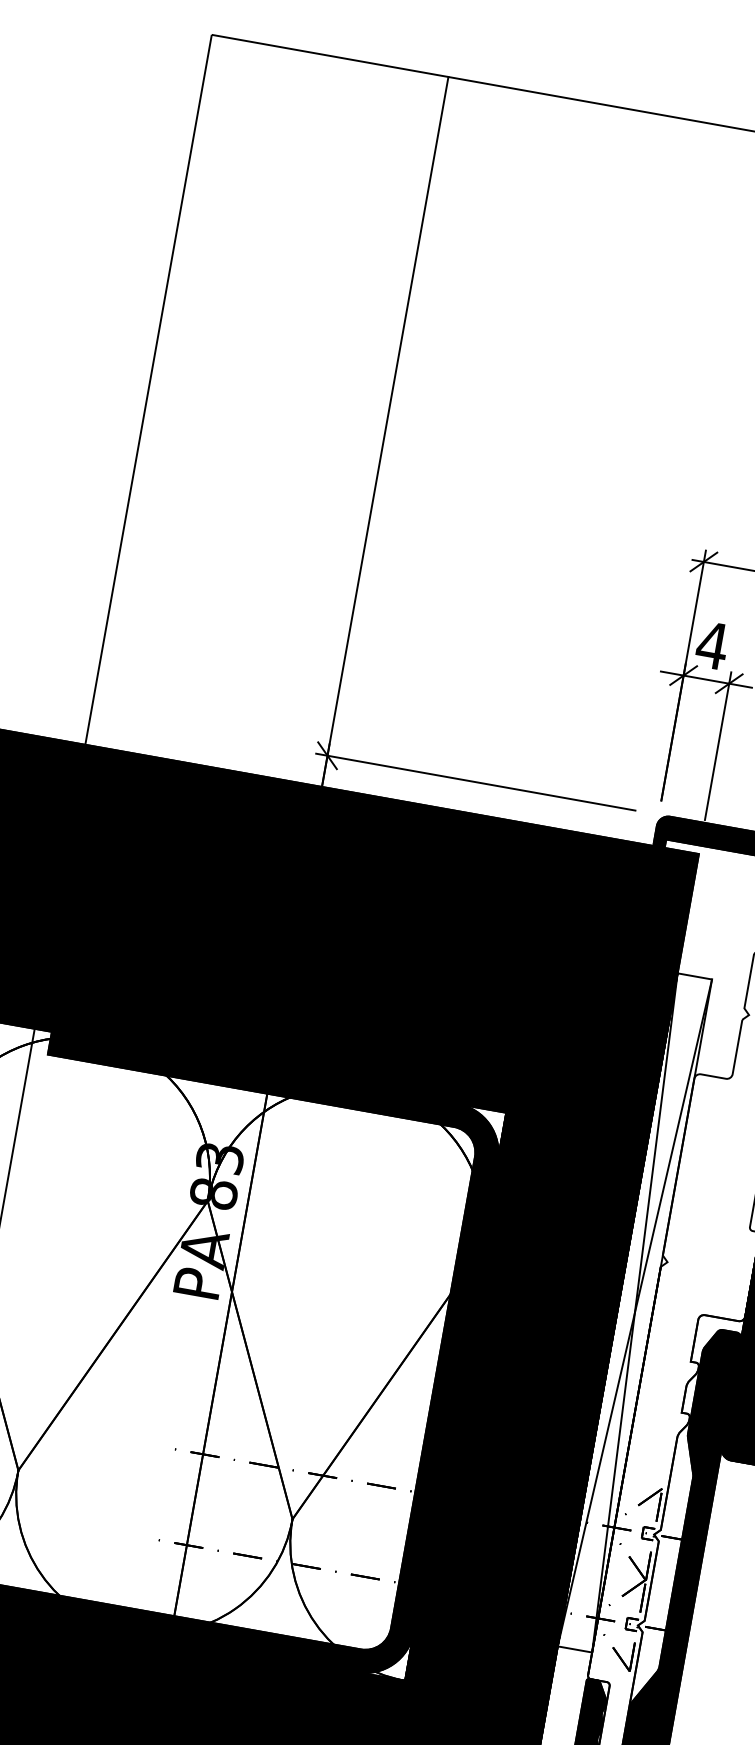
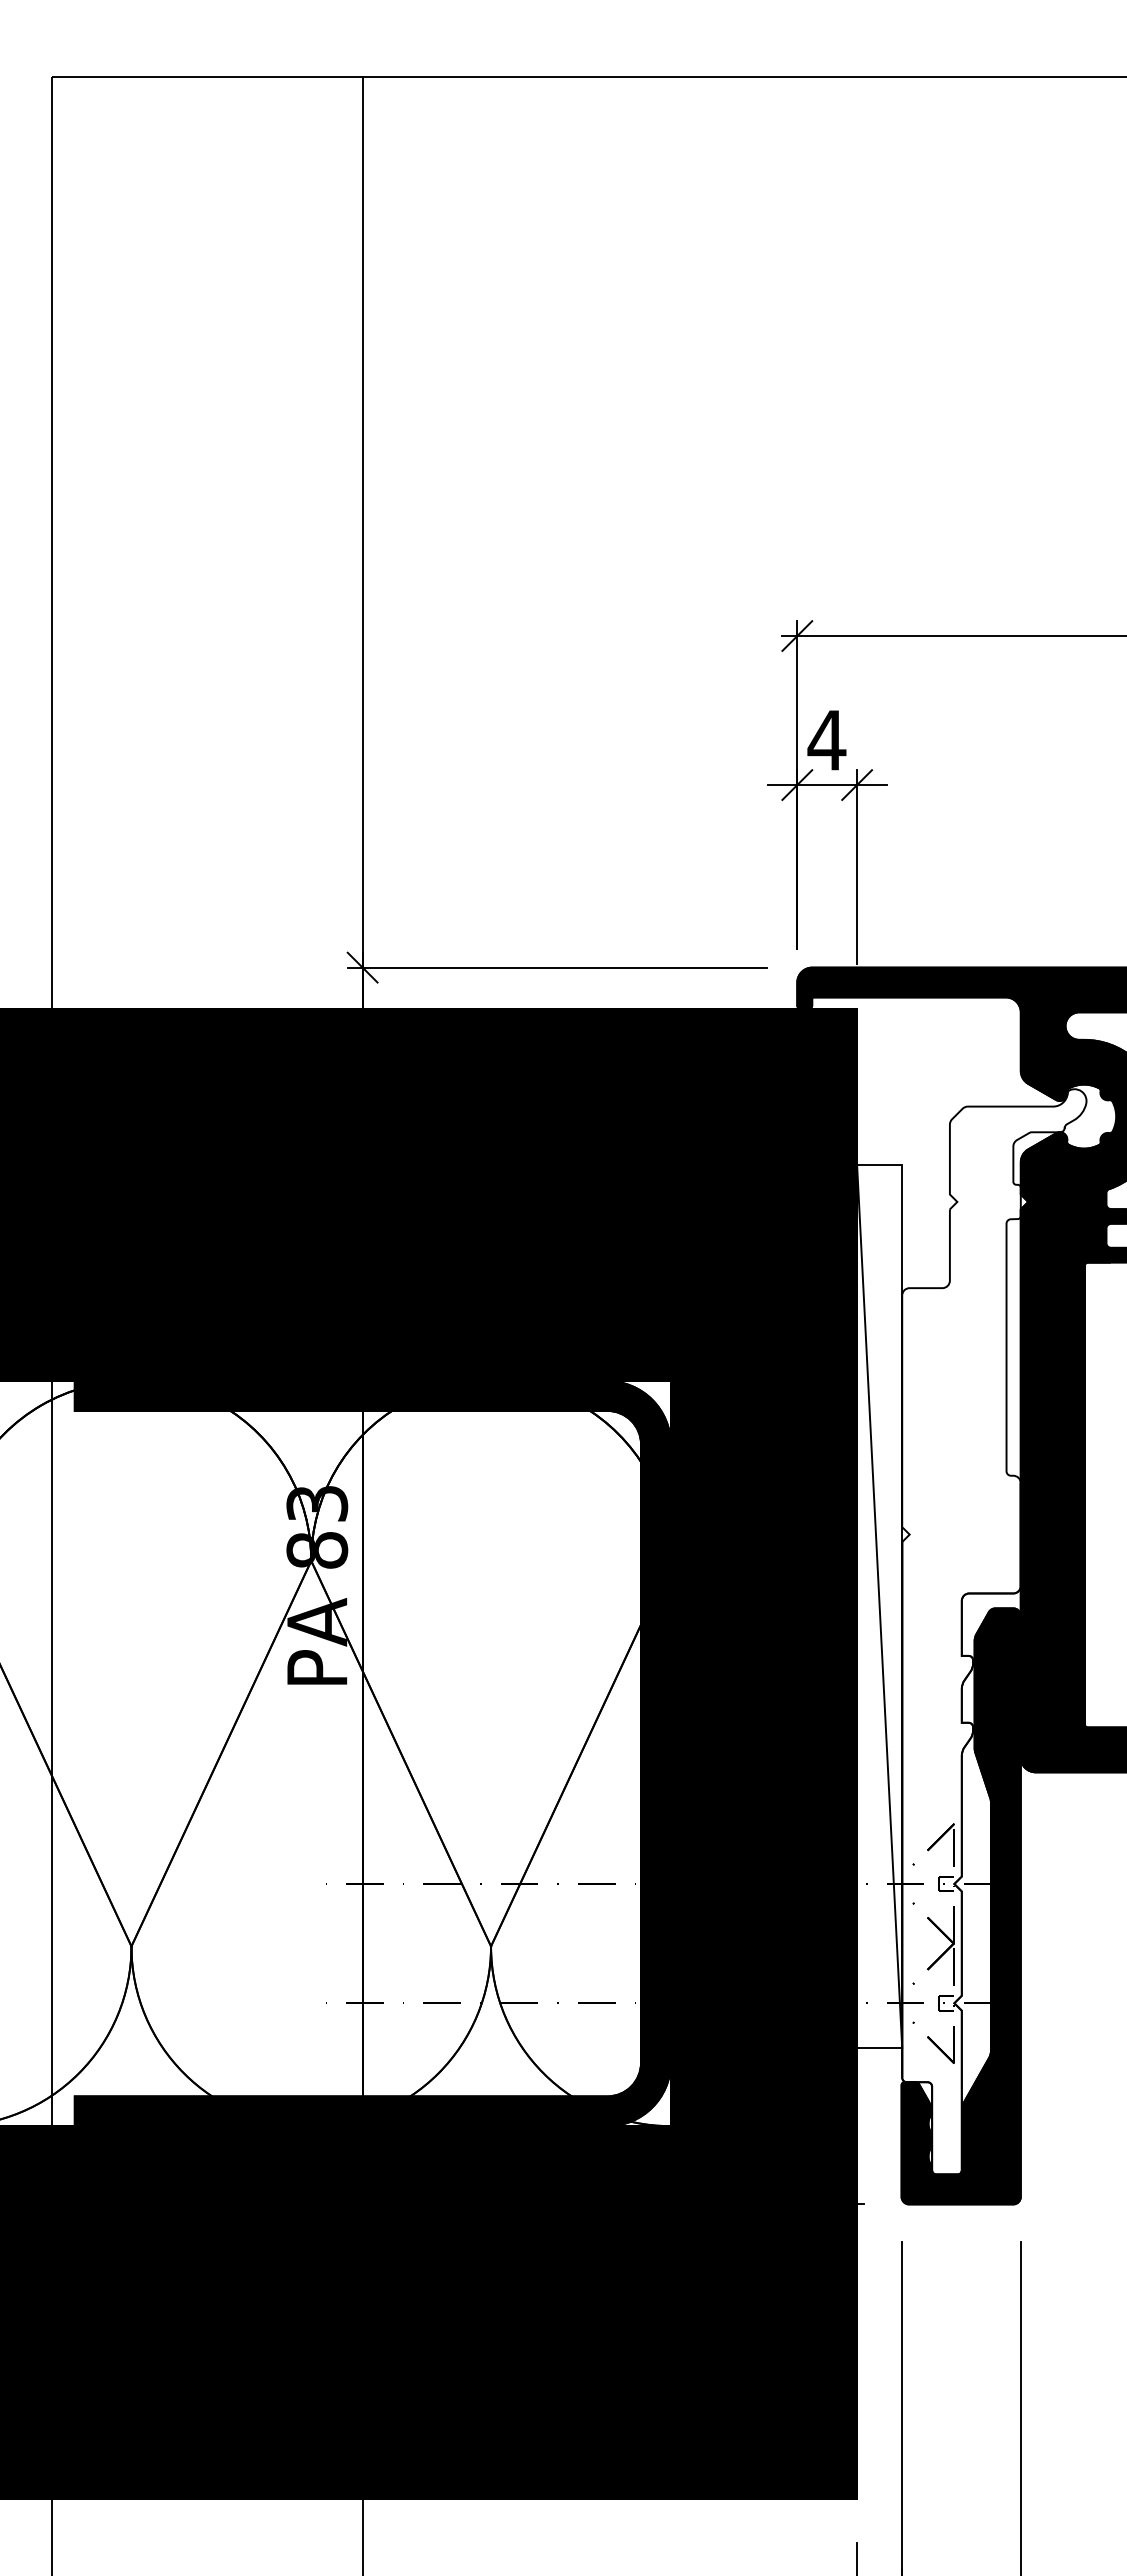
line: (634, 1312) -> (879, 1606), removed

